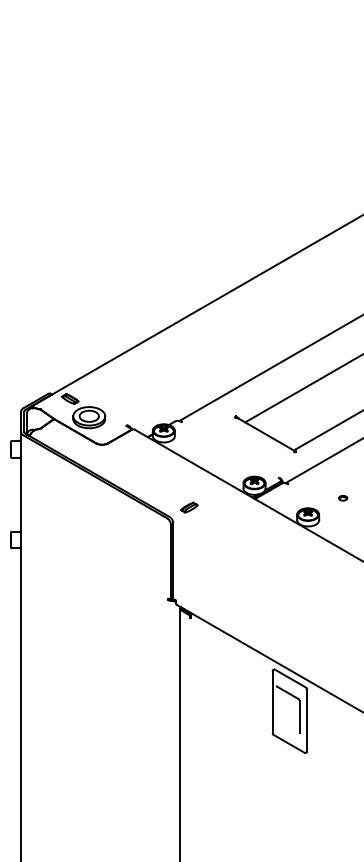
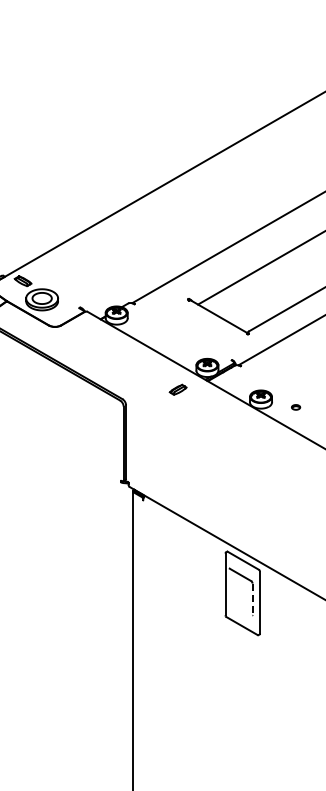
part: (343, 498) -> (296, 407), moved
part: (189, 507) -> (178, 389), moved
line: (299, 717) -> (252, 599), solid -> dashed

